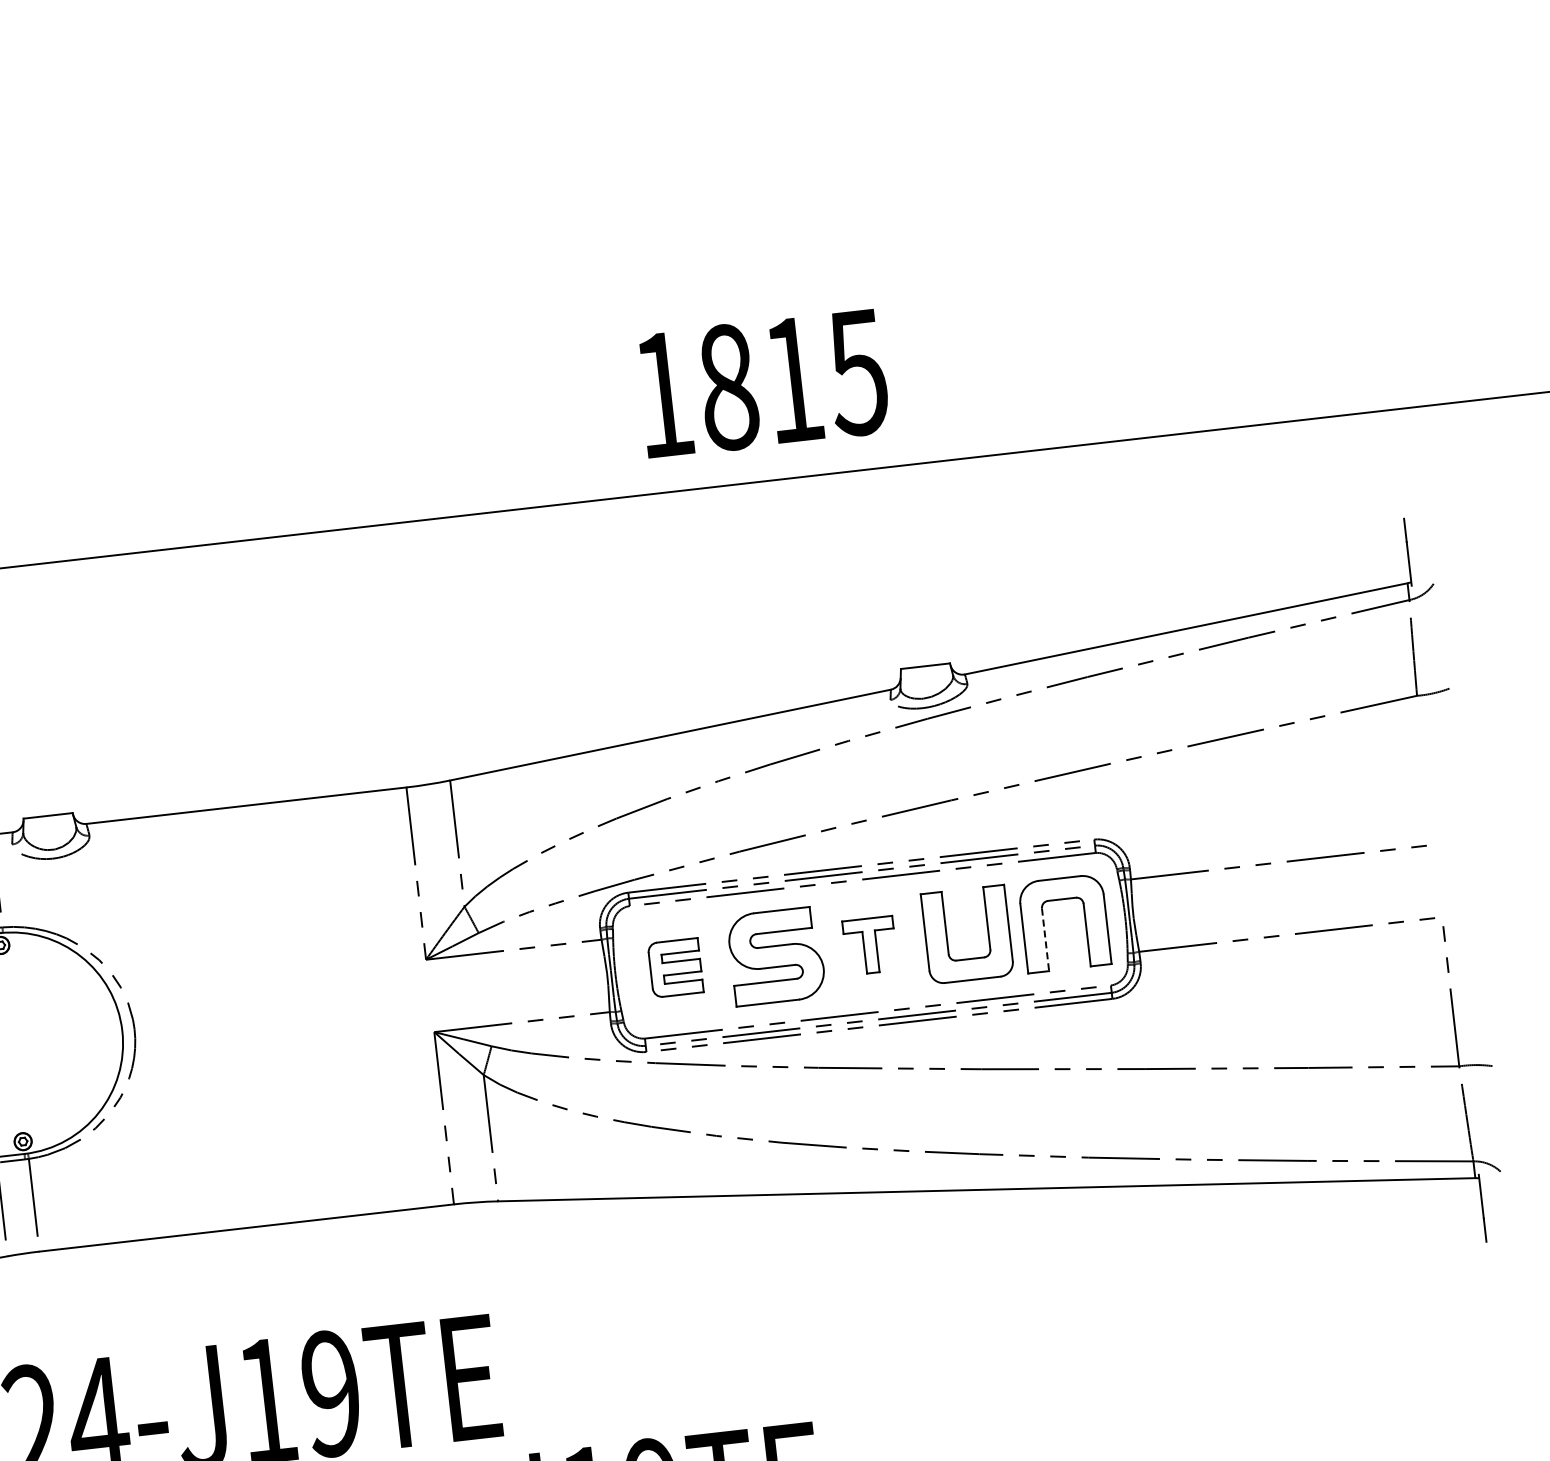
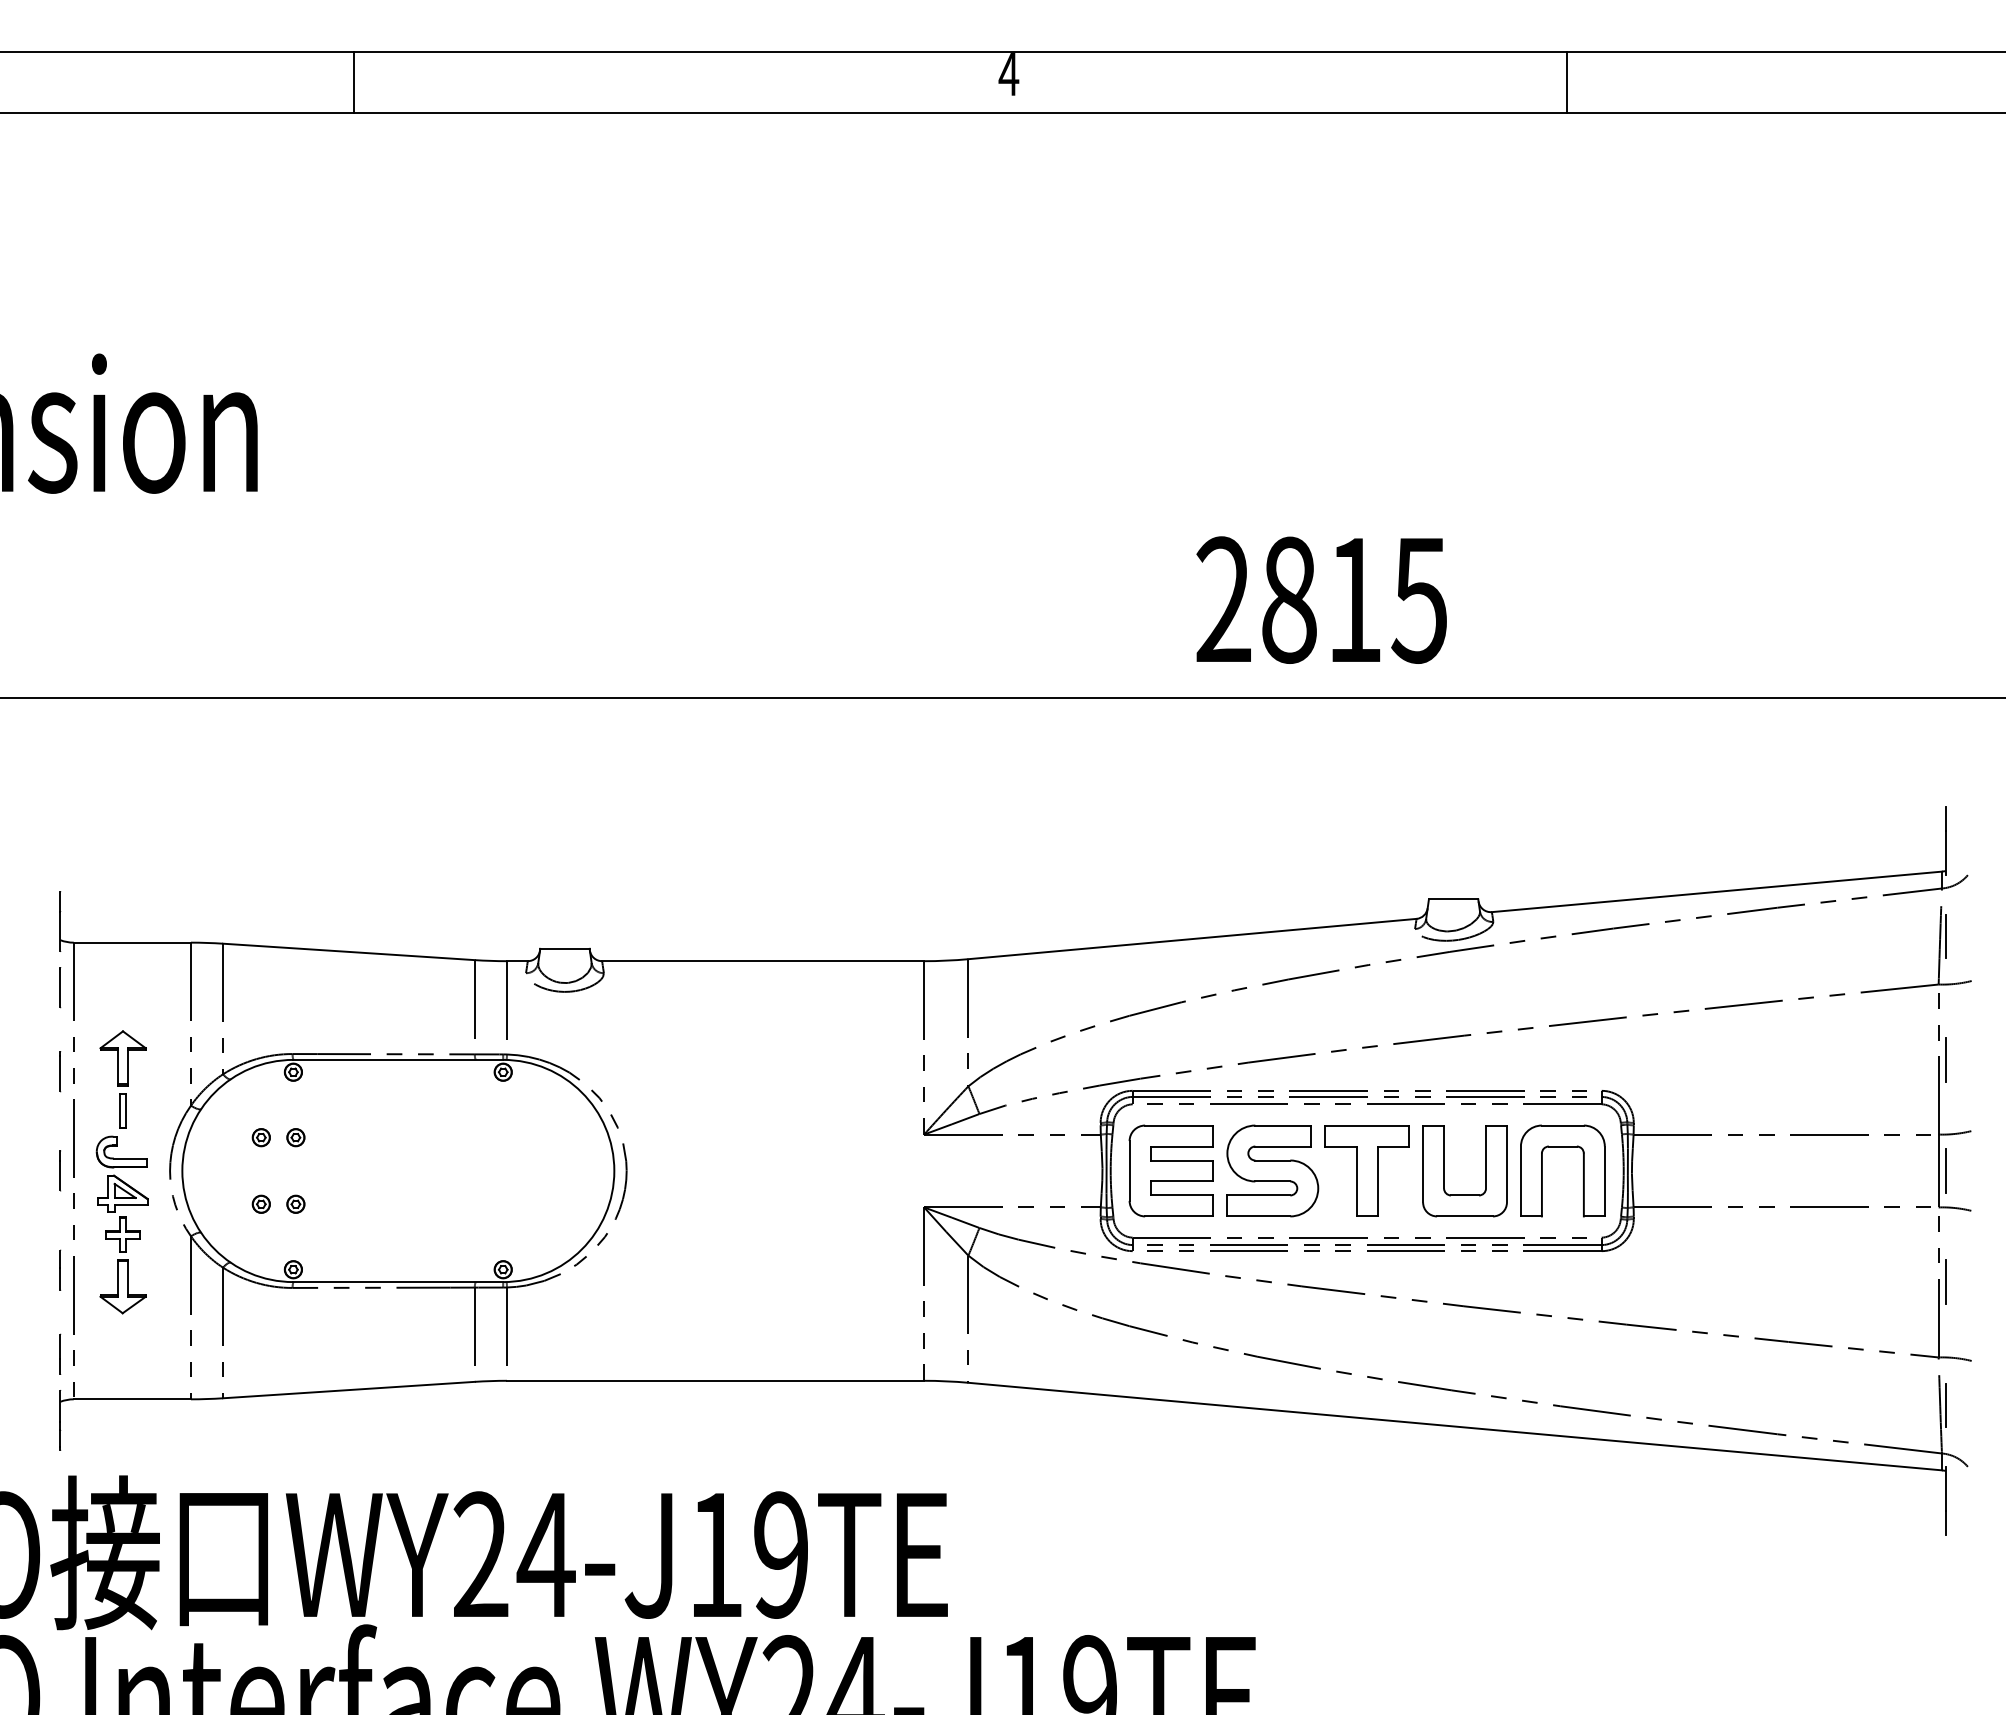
text: (662, 393) -> (1223, 598), 1815 -> 2815
line: (1418, 647) -> (1945, 936), added
part: (1431, 812) -> (1939, 1102), added
line: (1045, 940) -> (1541, 1185), dashed -> solid
part: (869, 945) -> (1366, 1170), size x1.67
part: (674, 967) -> (1170, 1170), size x1.67
line: (1457, 991) -> (1945, 1282), added
line: (1471, 1113) -> (1945, 1405), added

